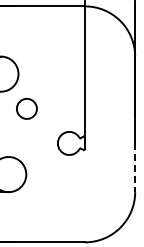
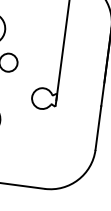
line: (135, 168) -> (98, 128), dashed -> solid

